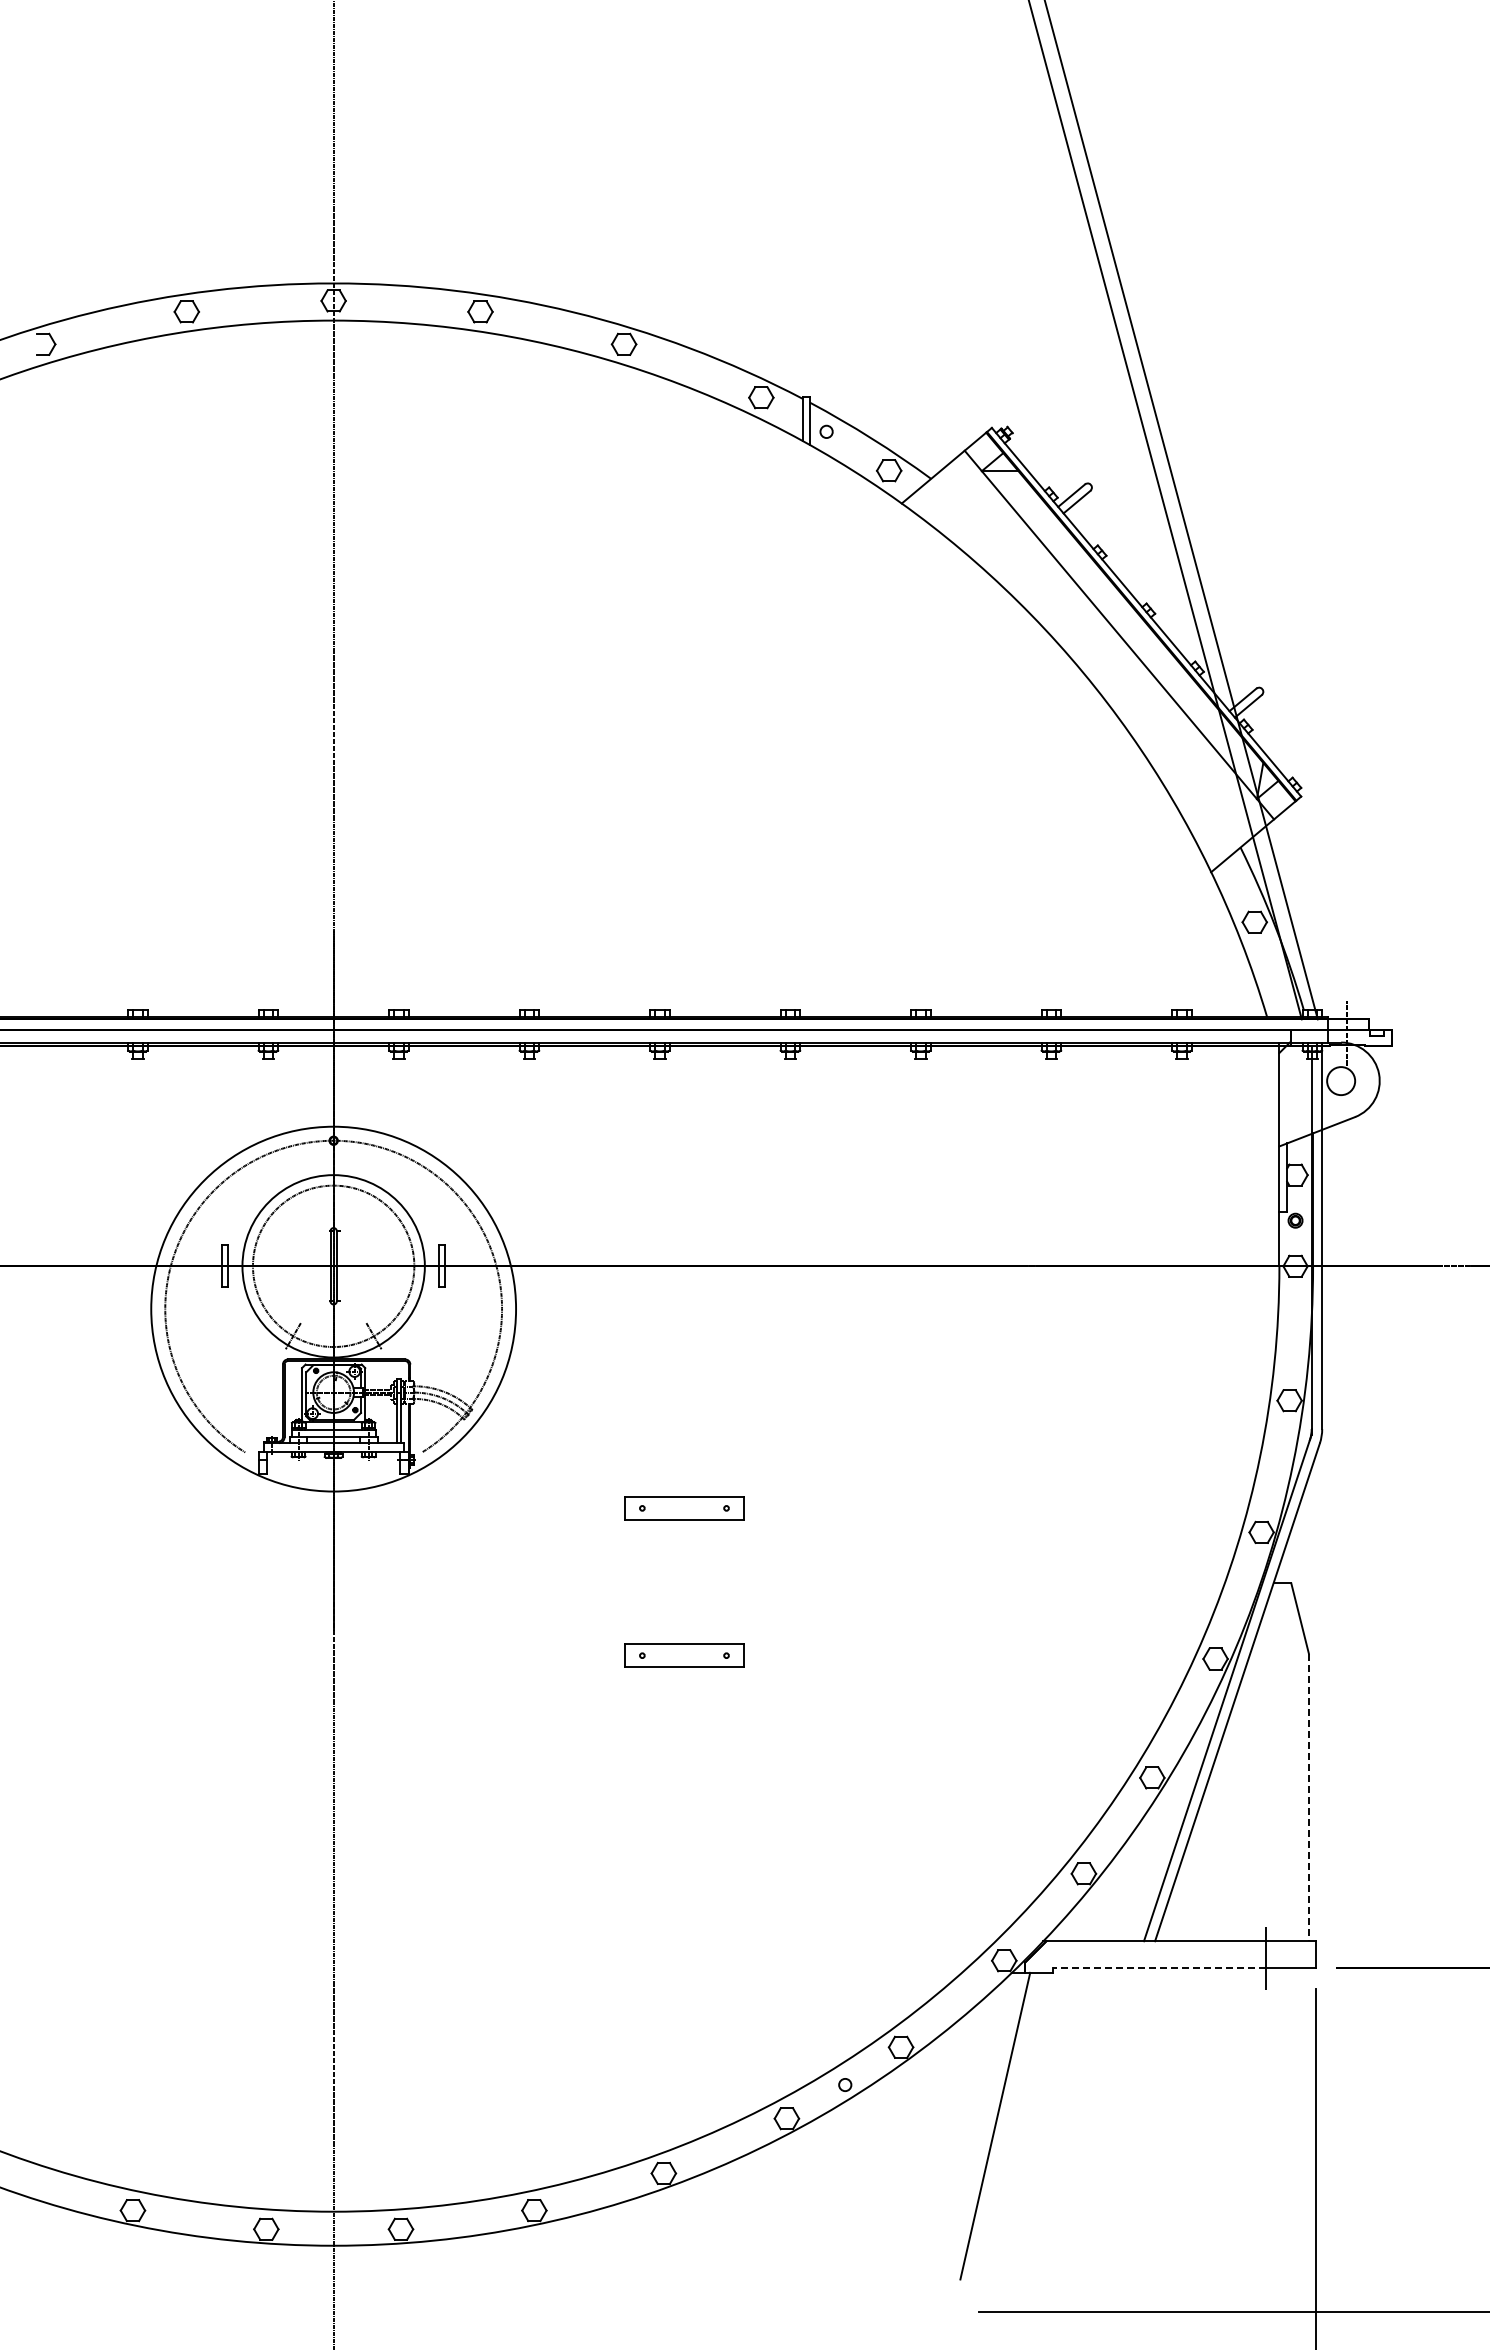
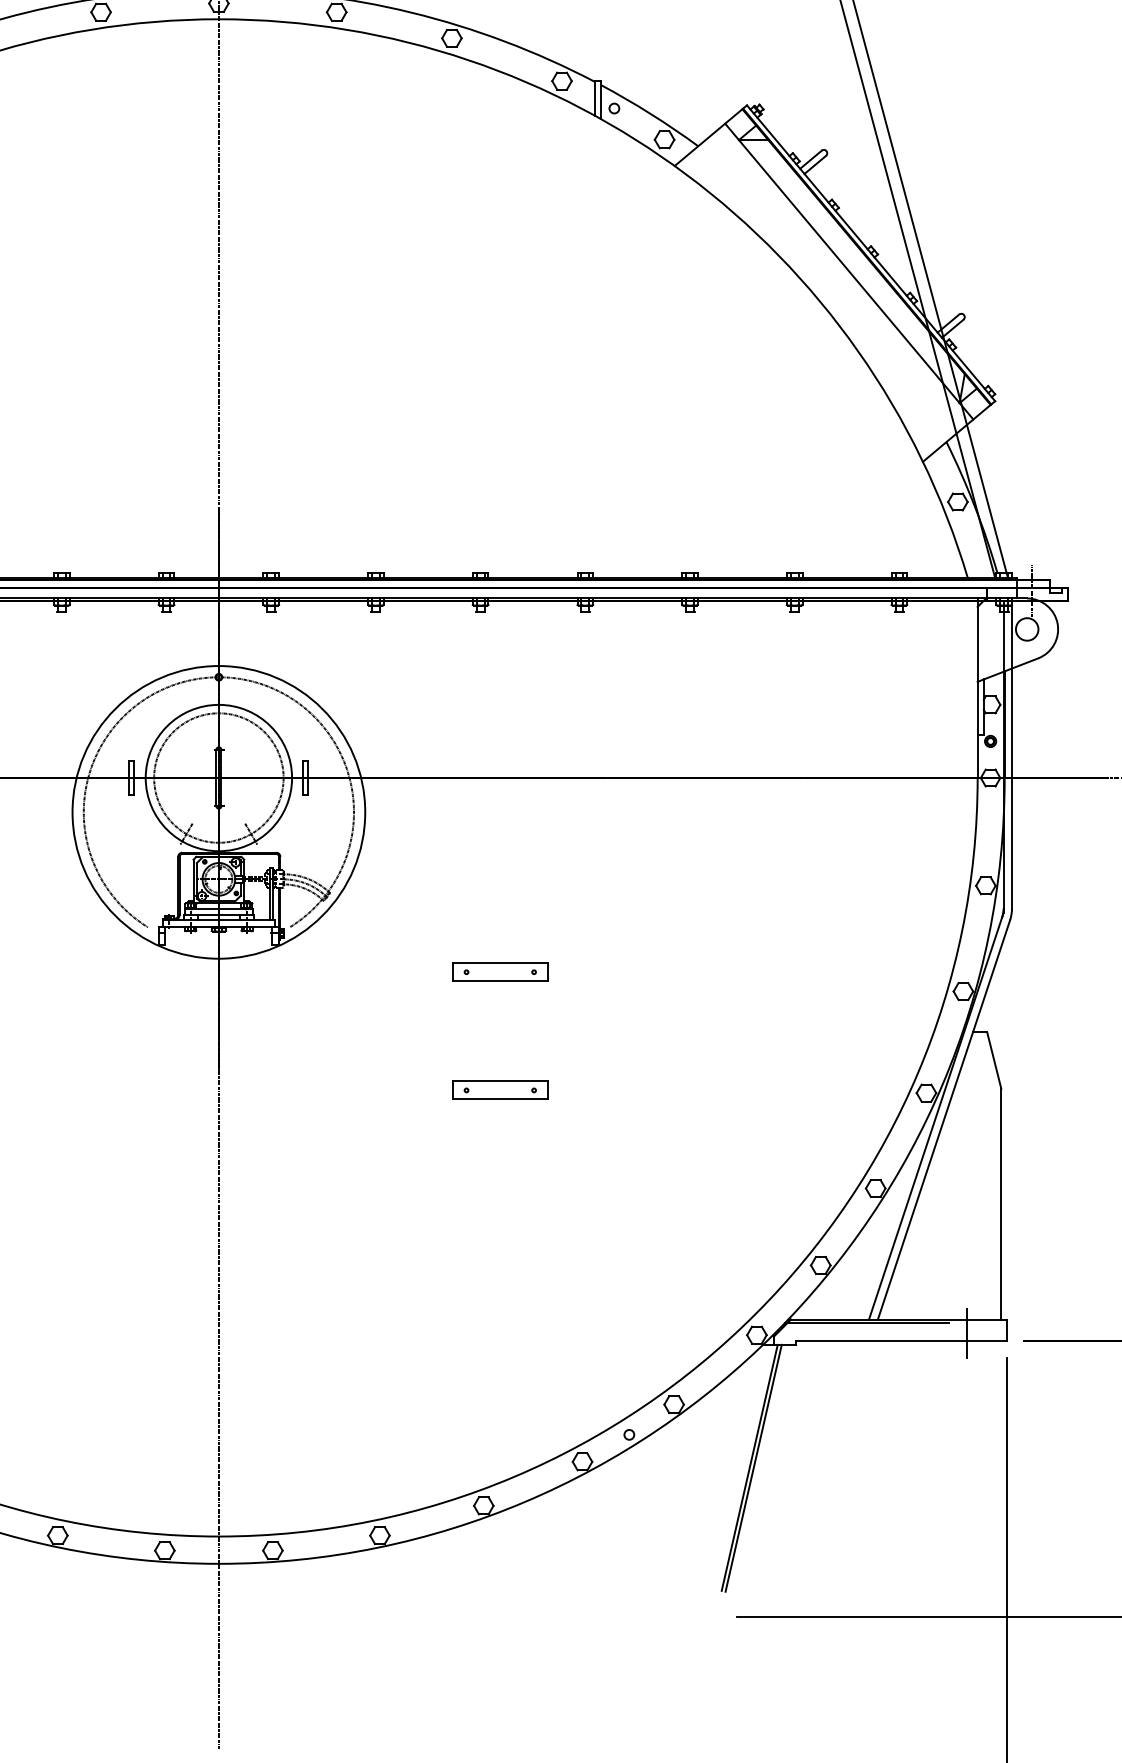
line: (1308, 1797) -> (1001, 1204), dashed -> solid
line: (1141, 1945) -> (867, 1322), added
line: (1159, 1967) -> (881, 1340), dashed -> solid
line: (1000, 2126) -> (753, 1468), added

